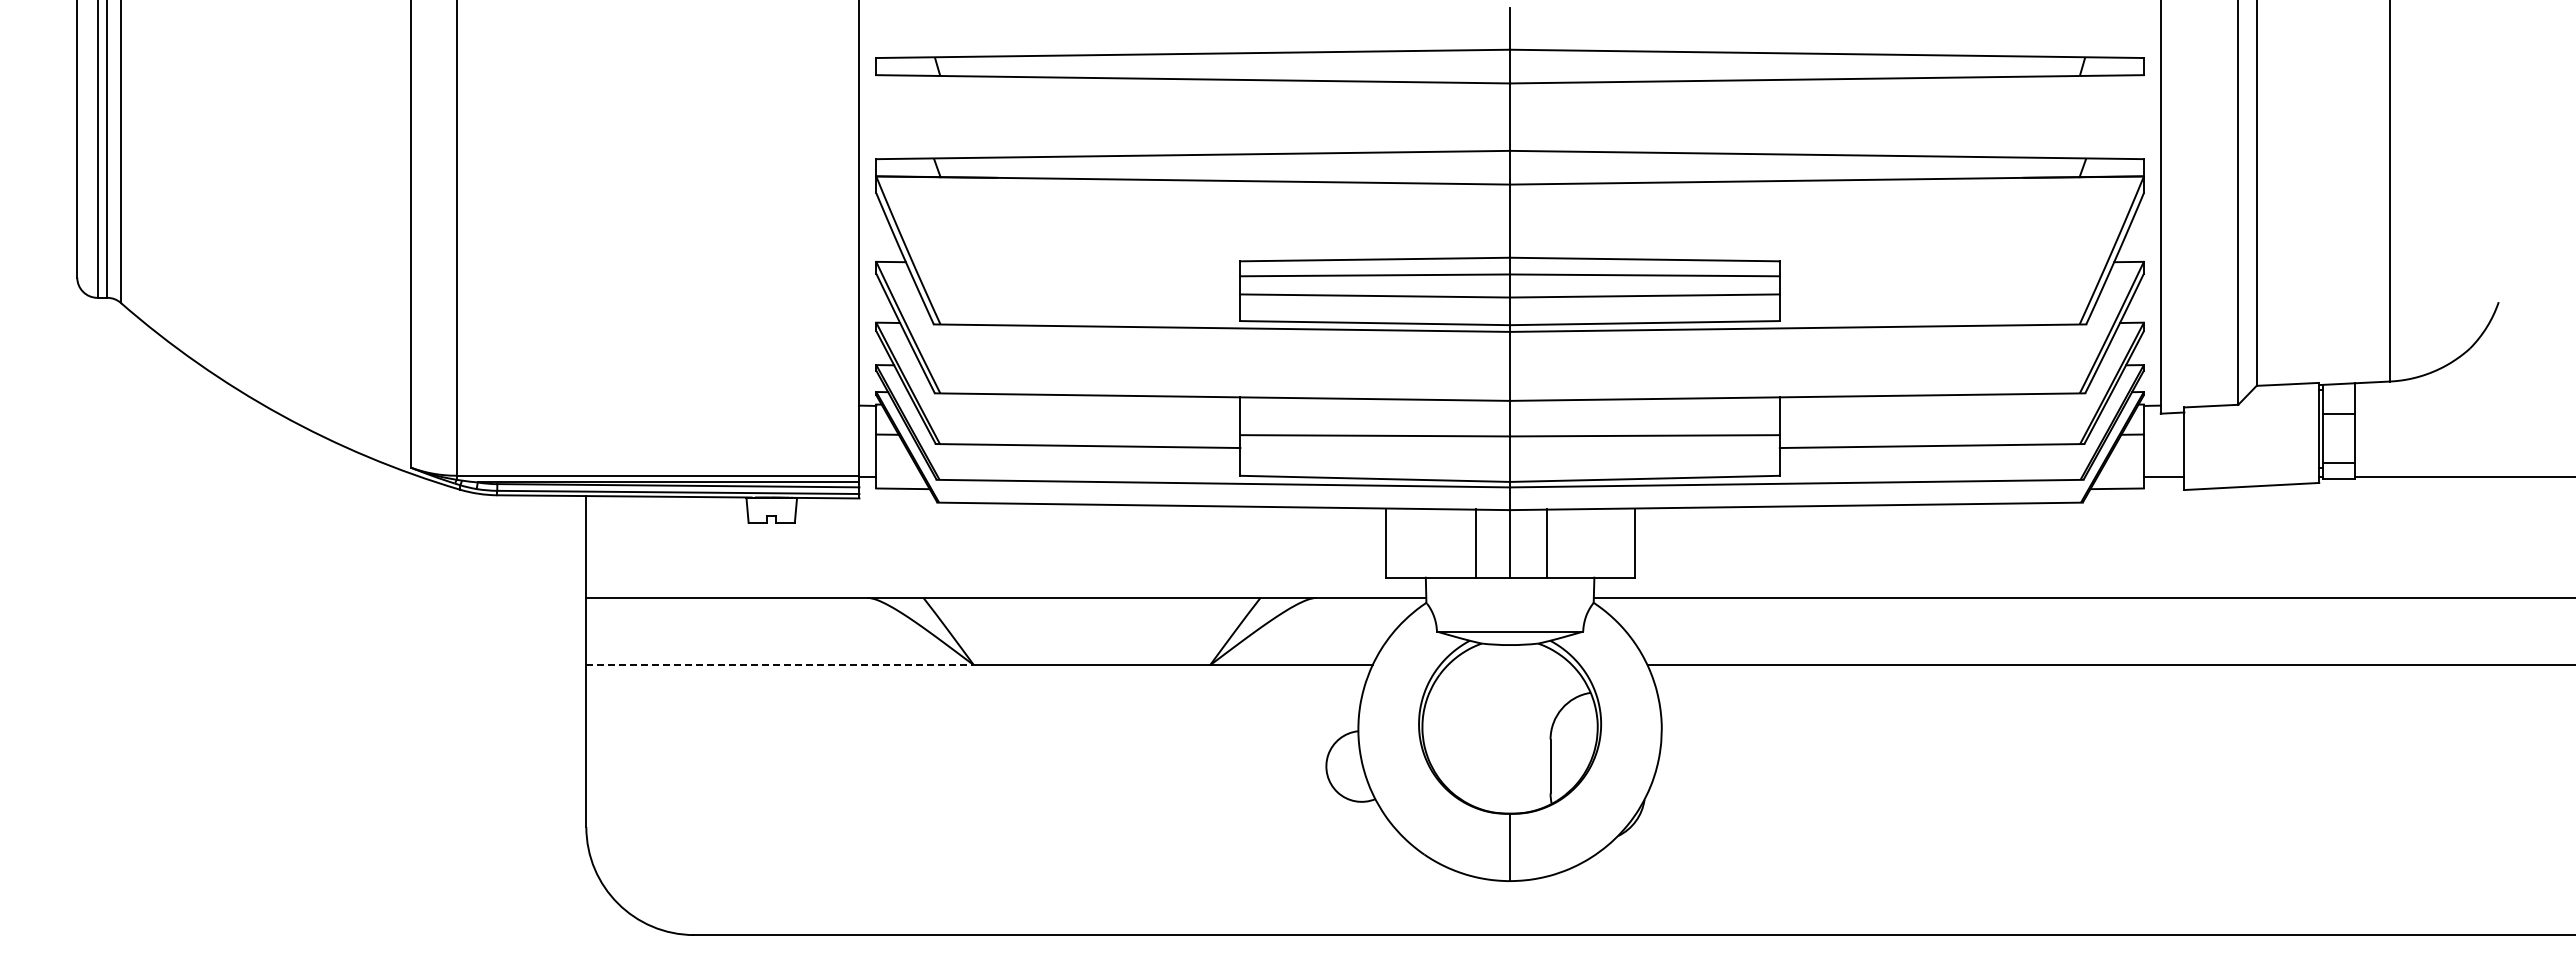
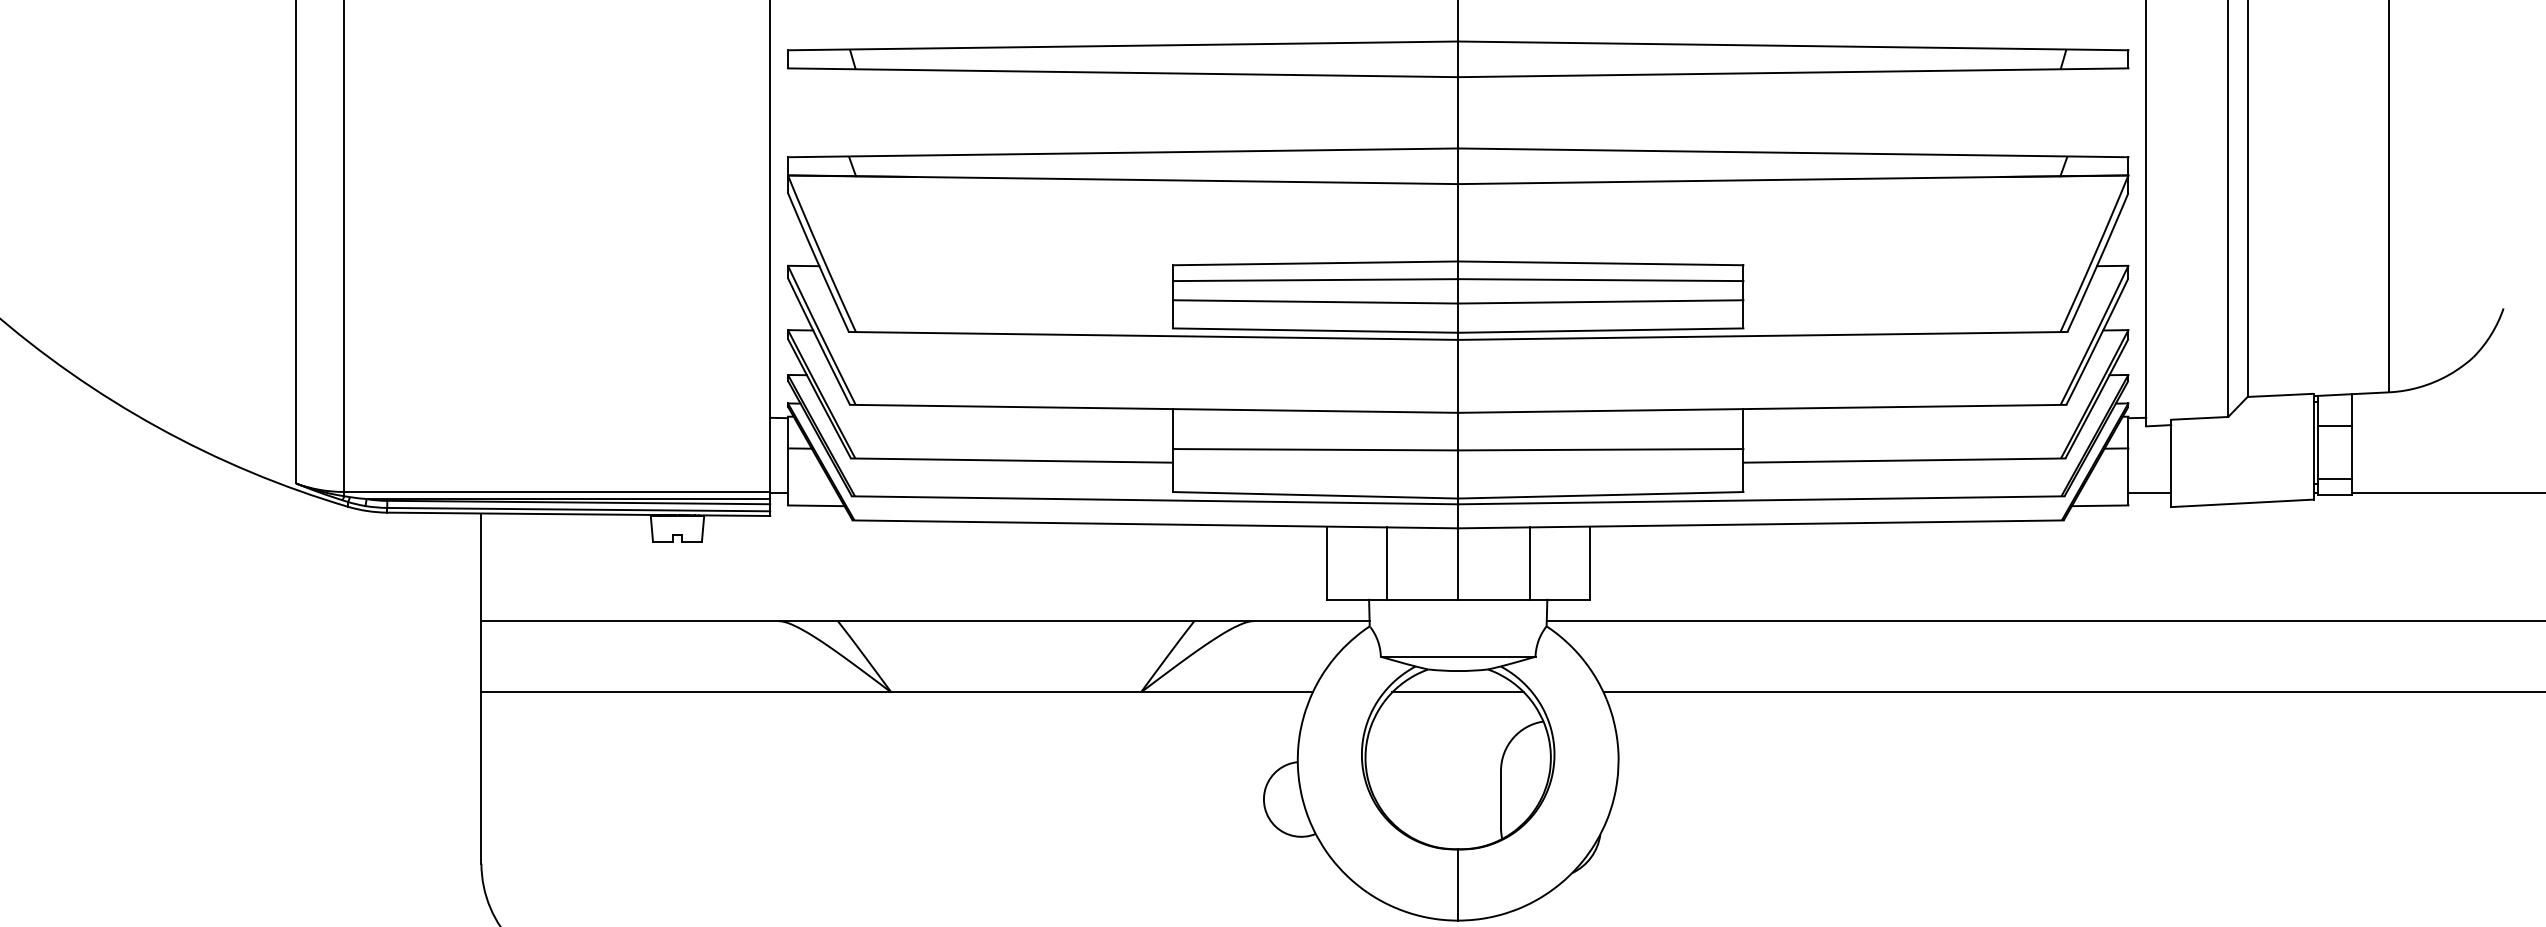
line: (1476, 543) -> (1386, 563), moved
line: (1546, 543) -> (1529, 563), moved
line: (780, 665) -> (686, 692), dashed -> solid
line: (1509, 665) -> (1457, 692), added

